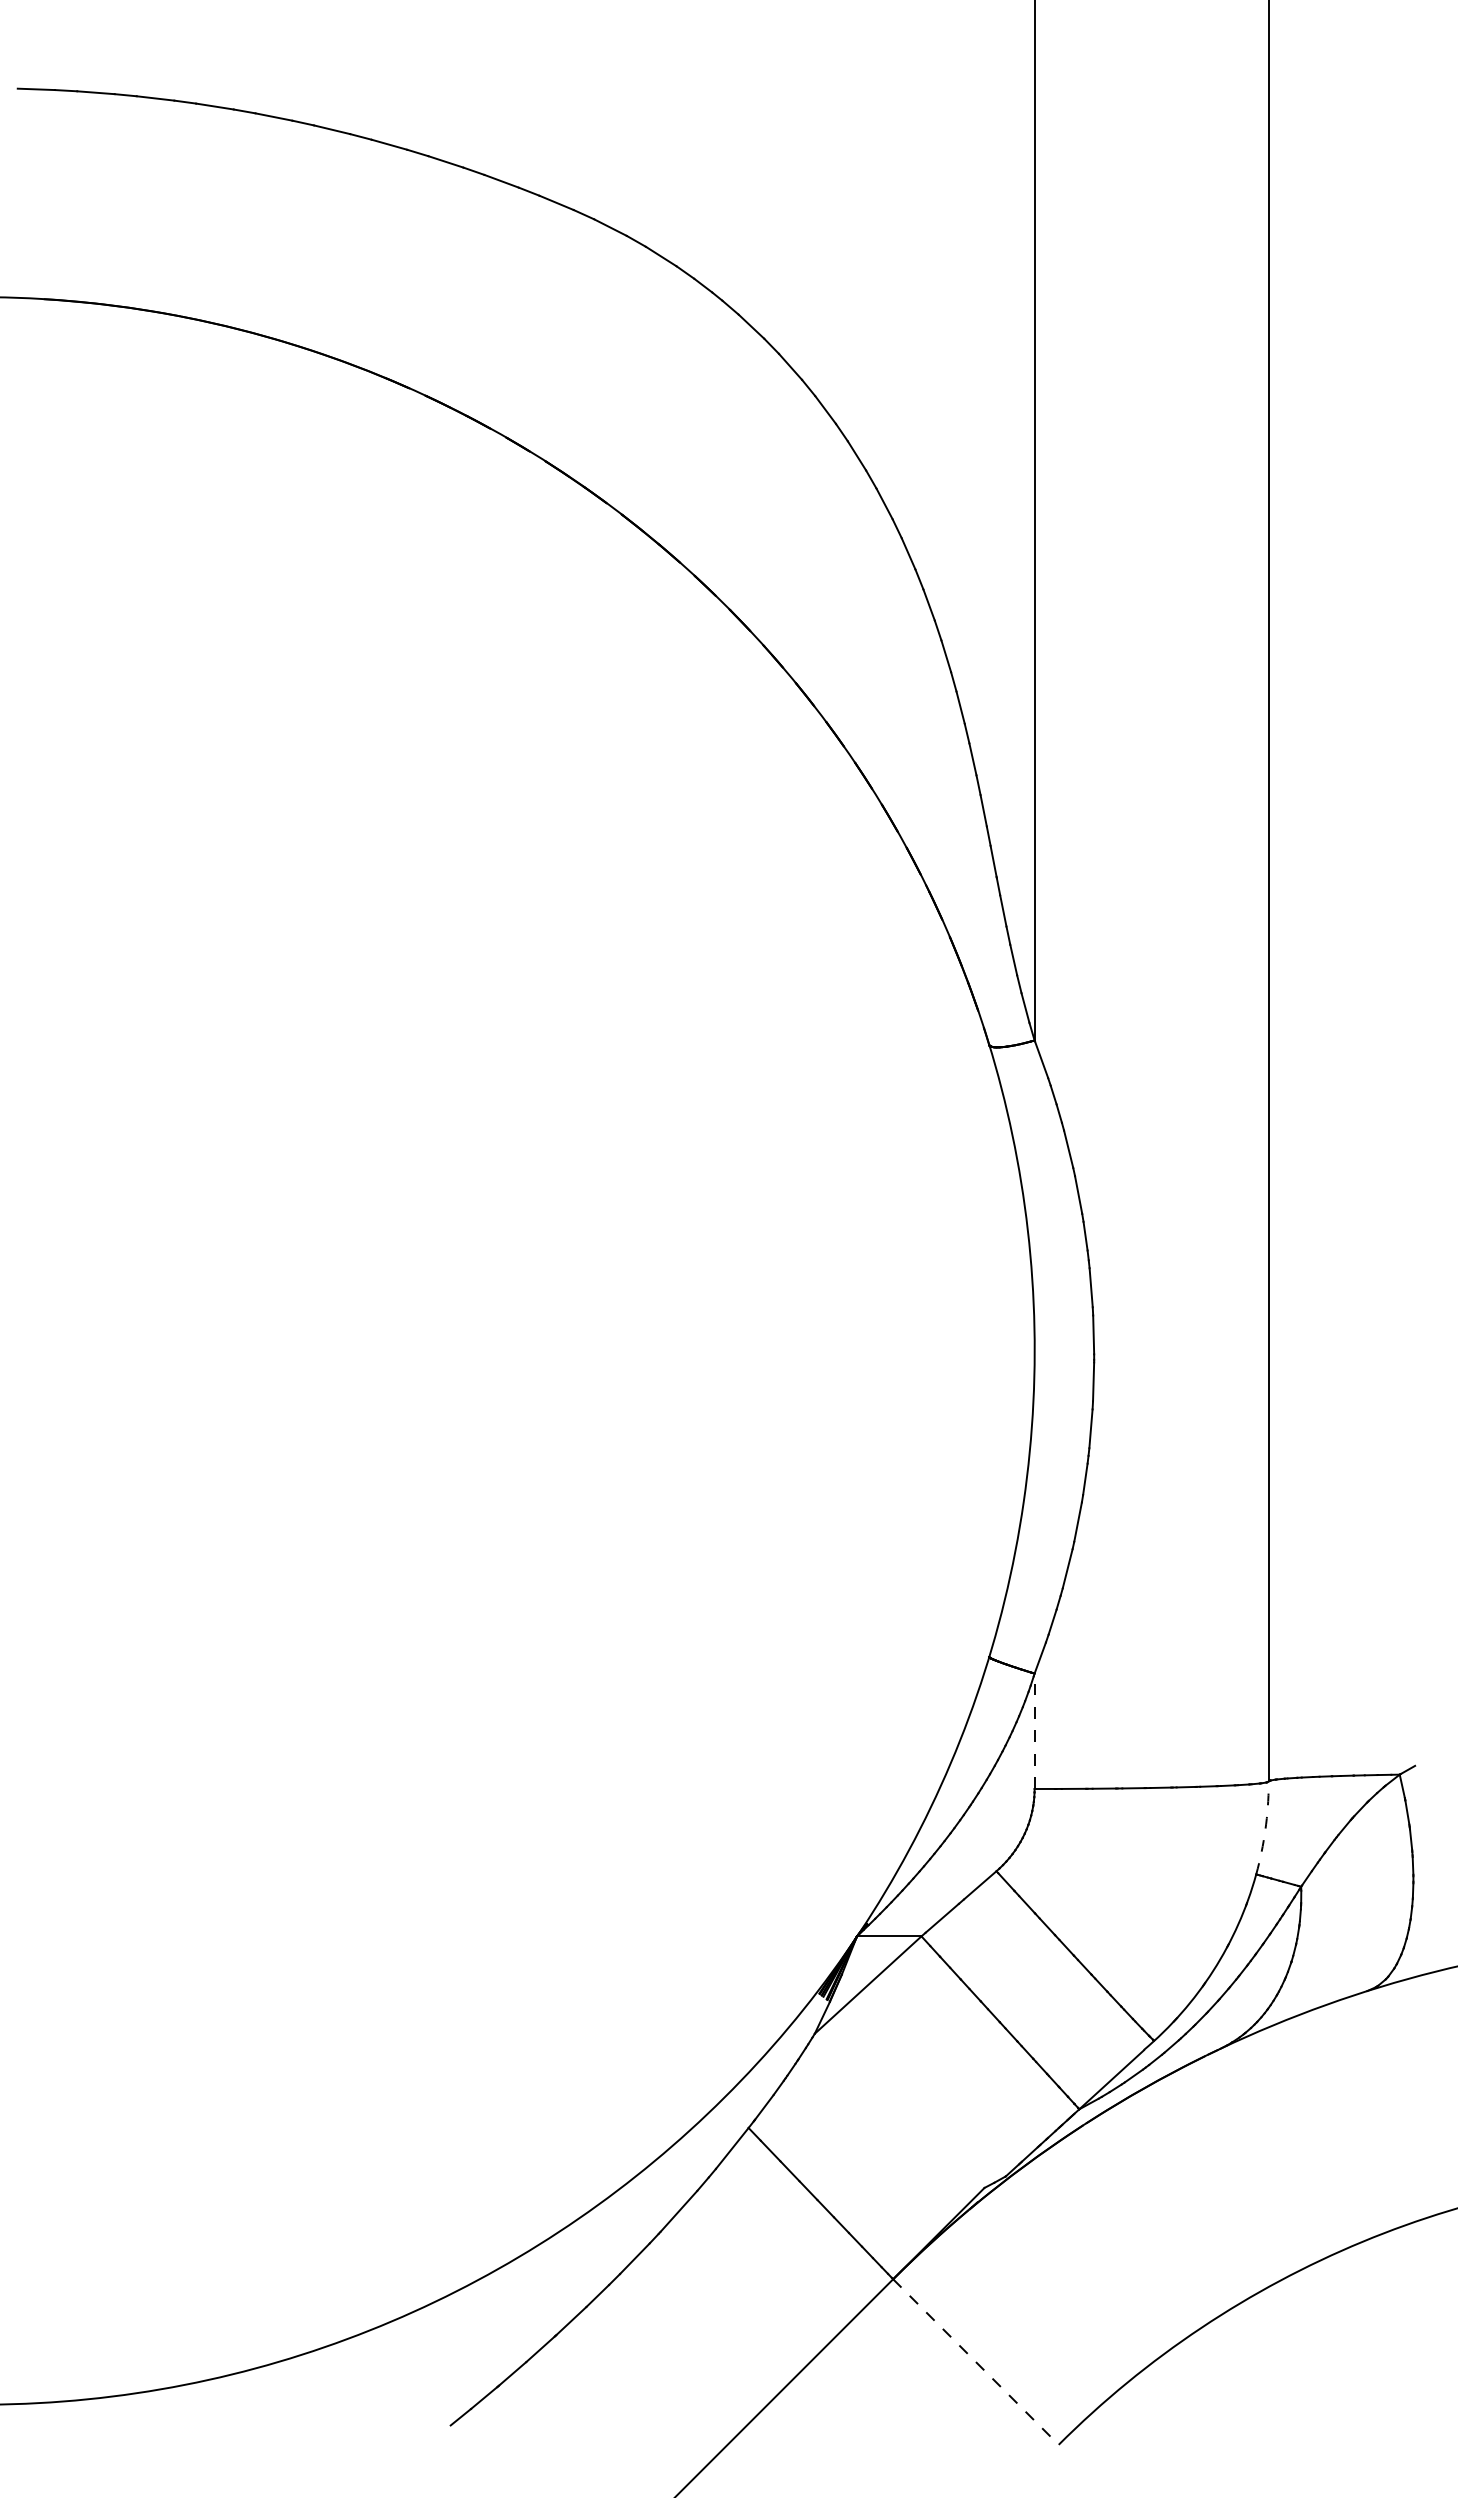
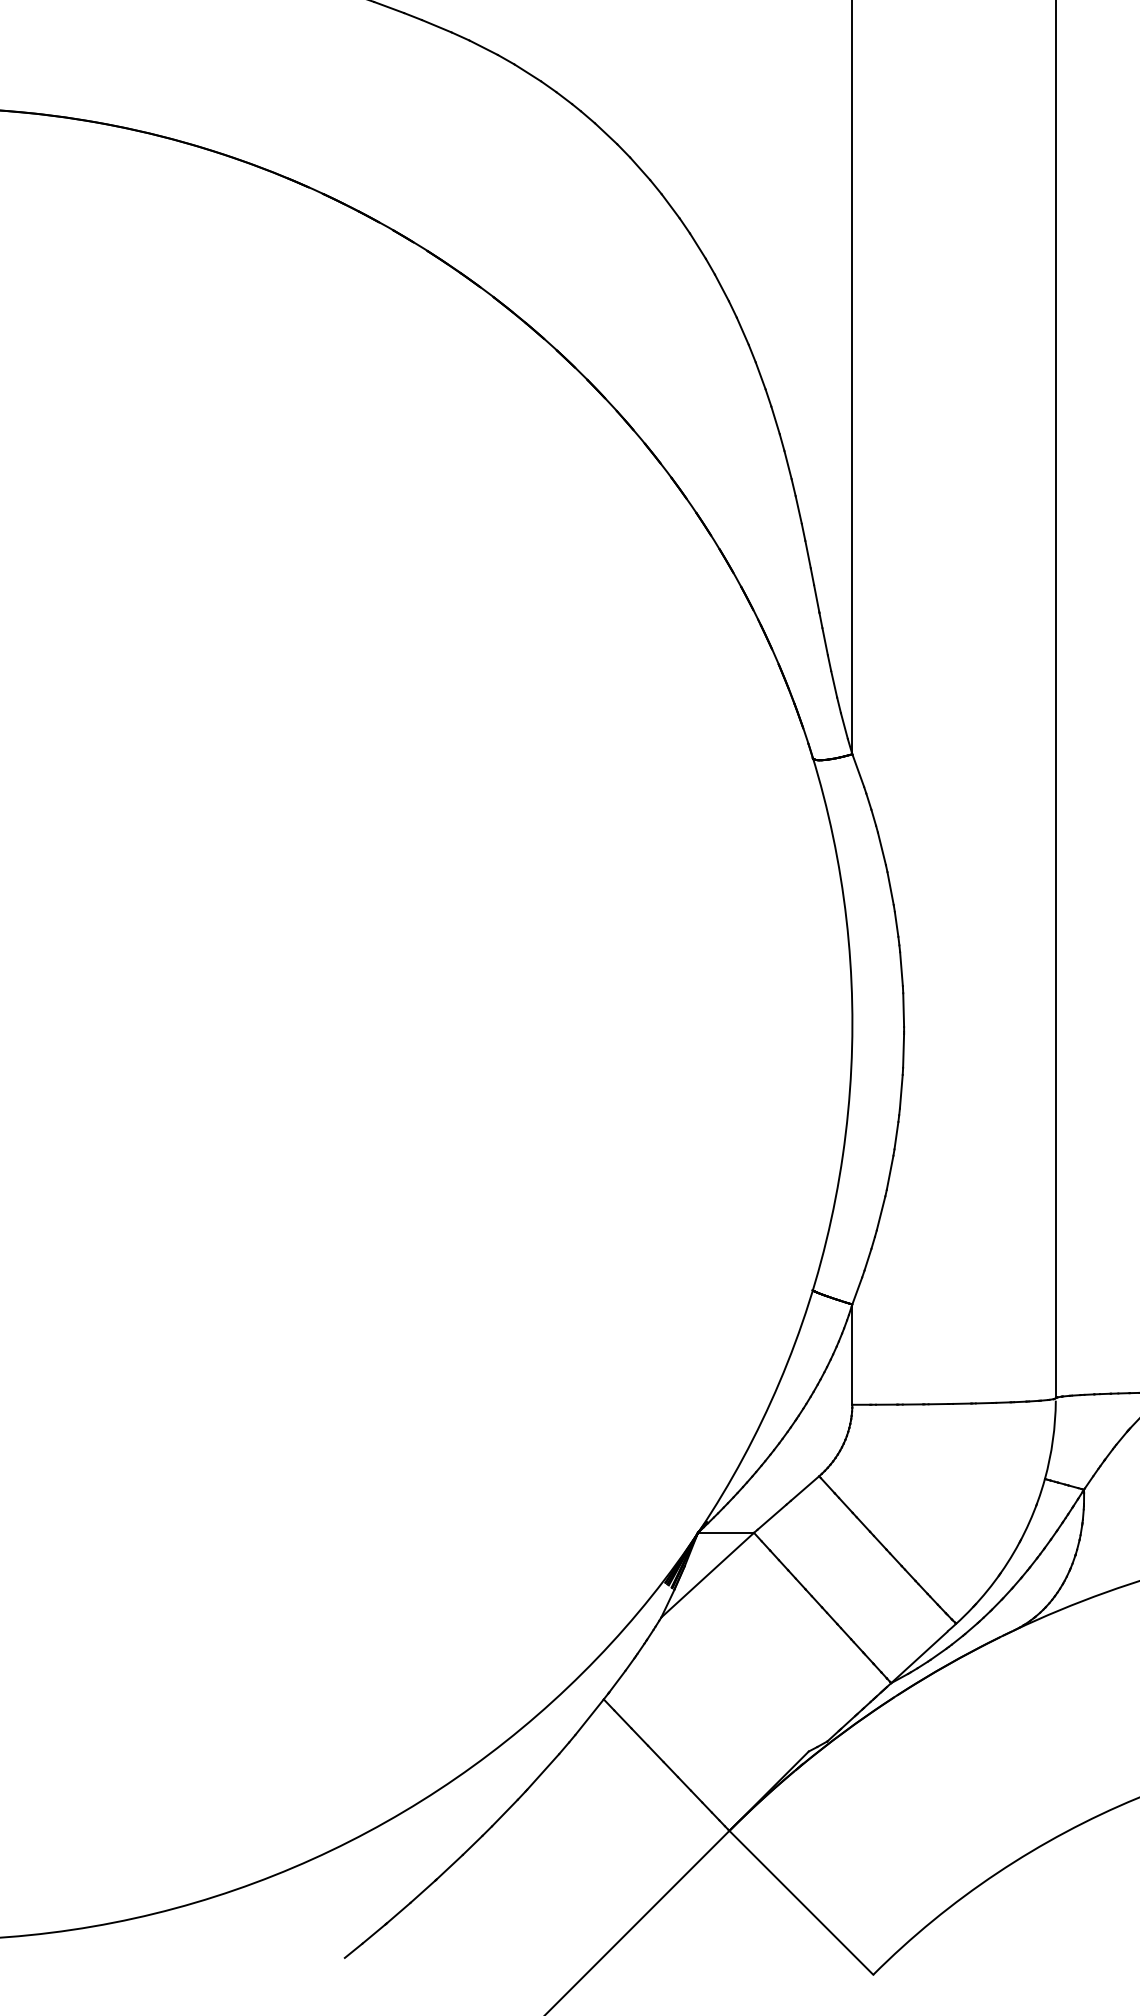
line: (1034, 1731) -> (852, 1354), dashed -> solid
arc: (1265, 1829) -> (1053, 1439), dashed -> solid
line: (976, 2362) -> (801, 1903), dashed -> solid

